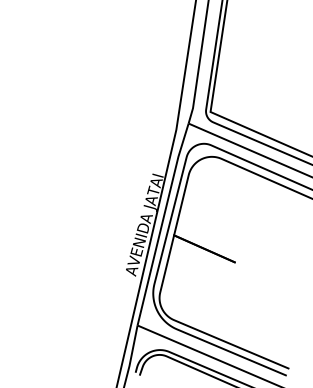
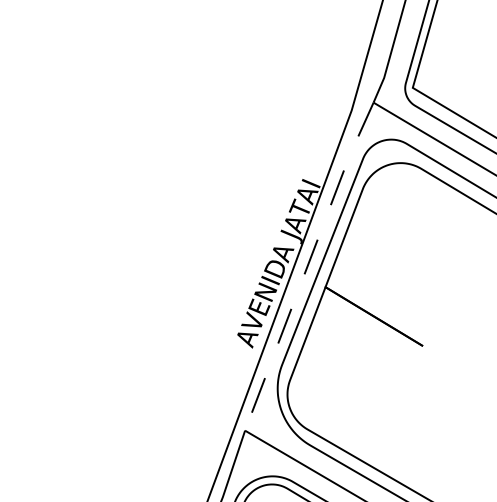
line: (162, 223) -> (308, 264), solid -> dashed

